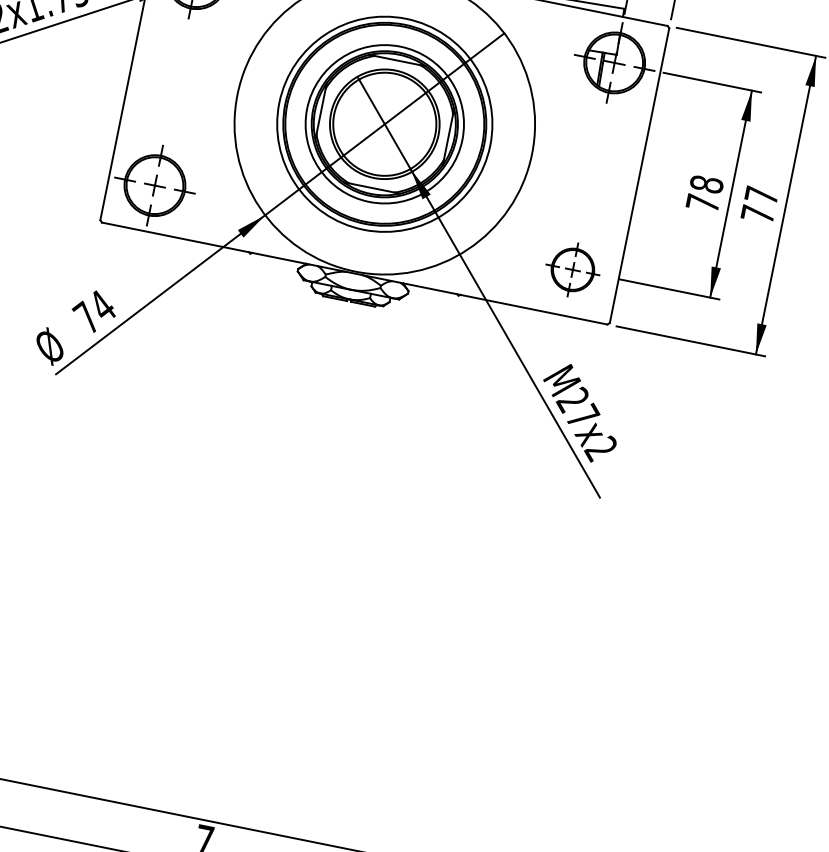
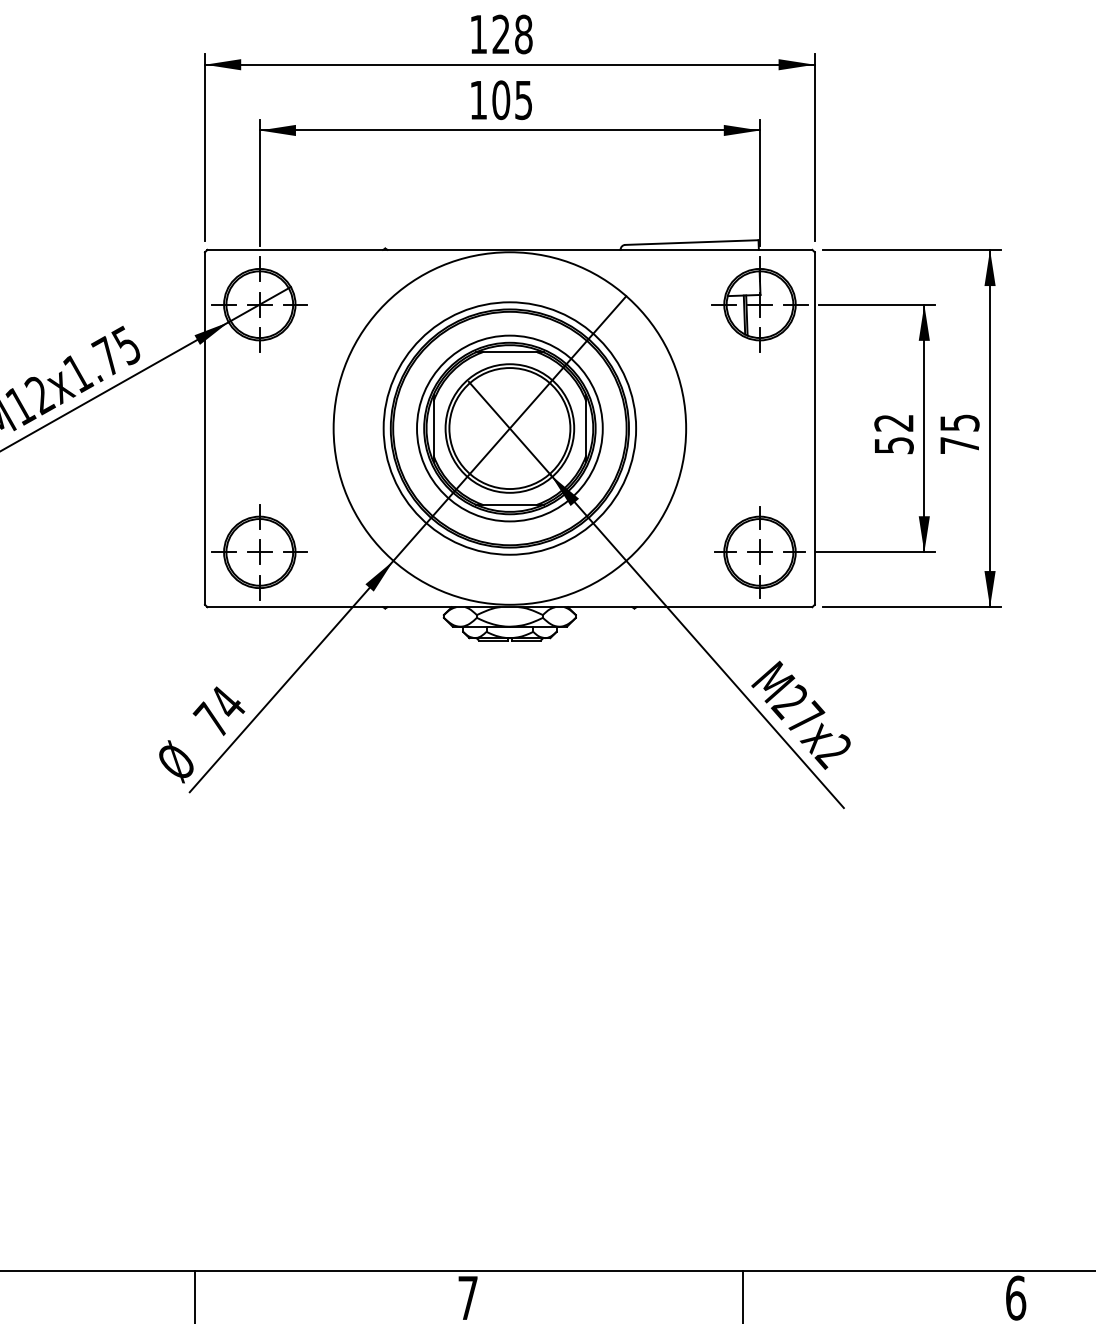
text: (704, 193) -> (893, 434), 78 -> 52
text: (761, 194) -> (959, 422), 77 -> 75
part: (572, 269) -> (759, 552), size x1.43

